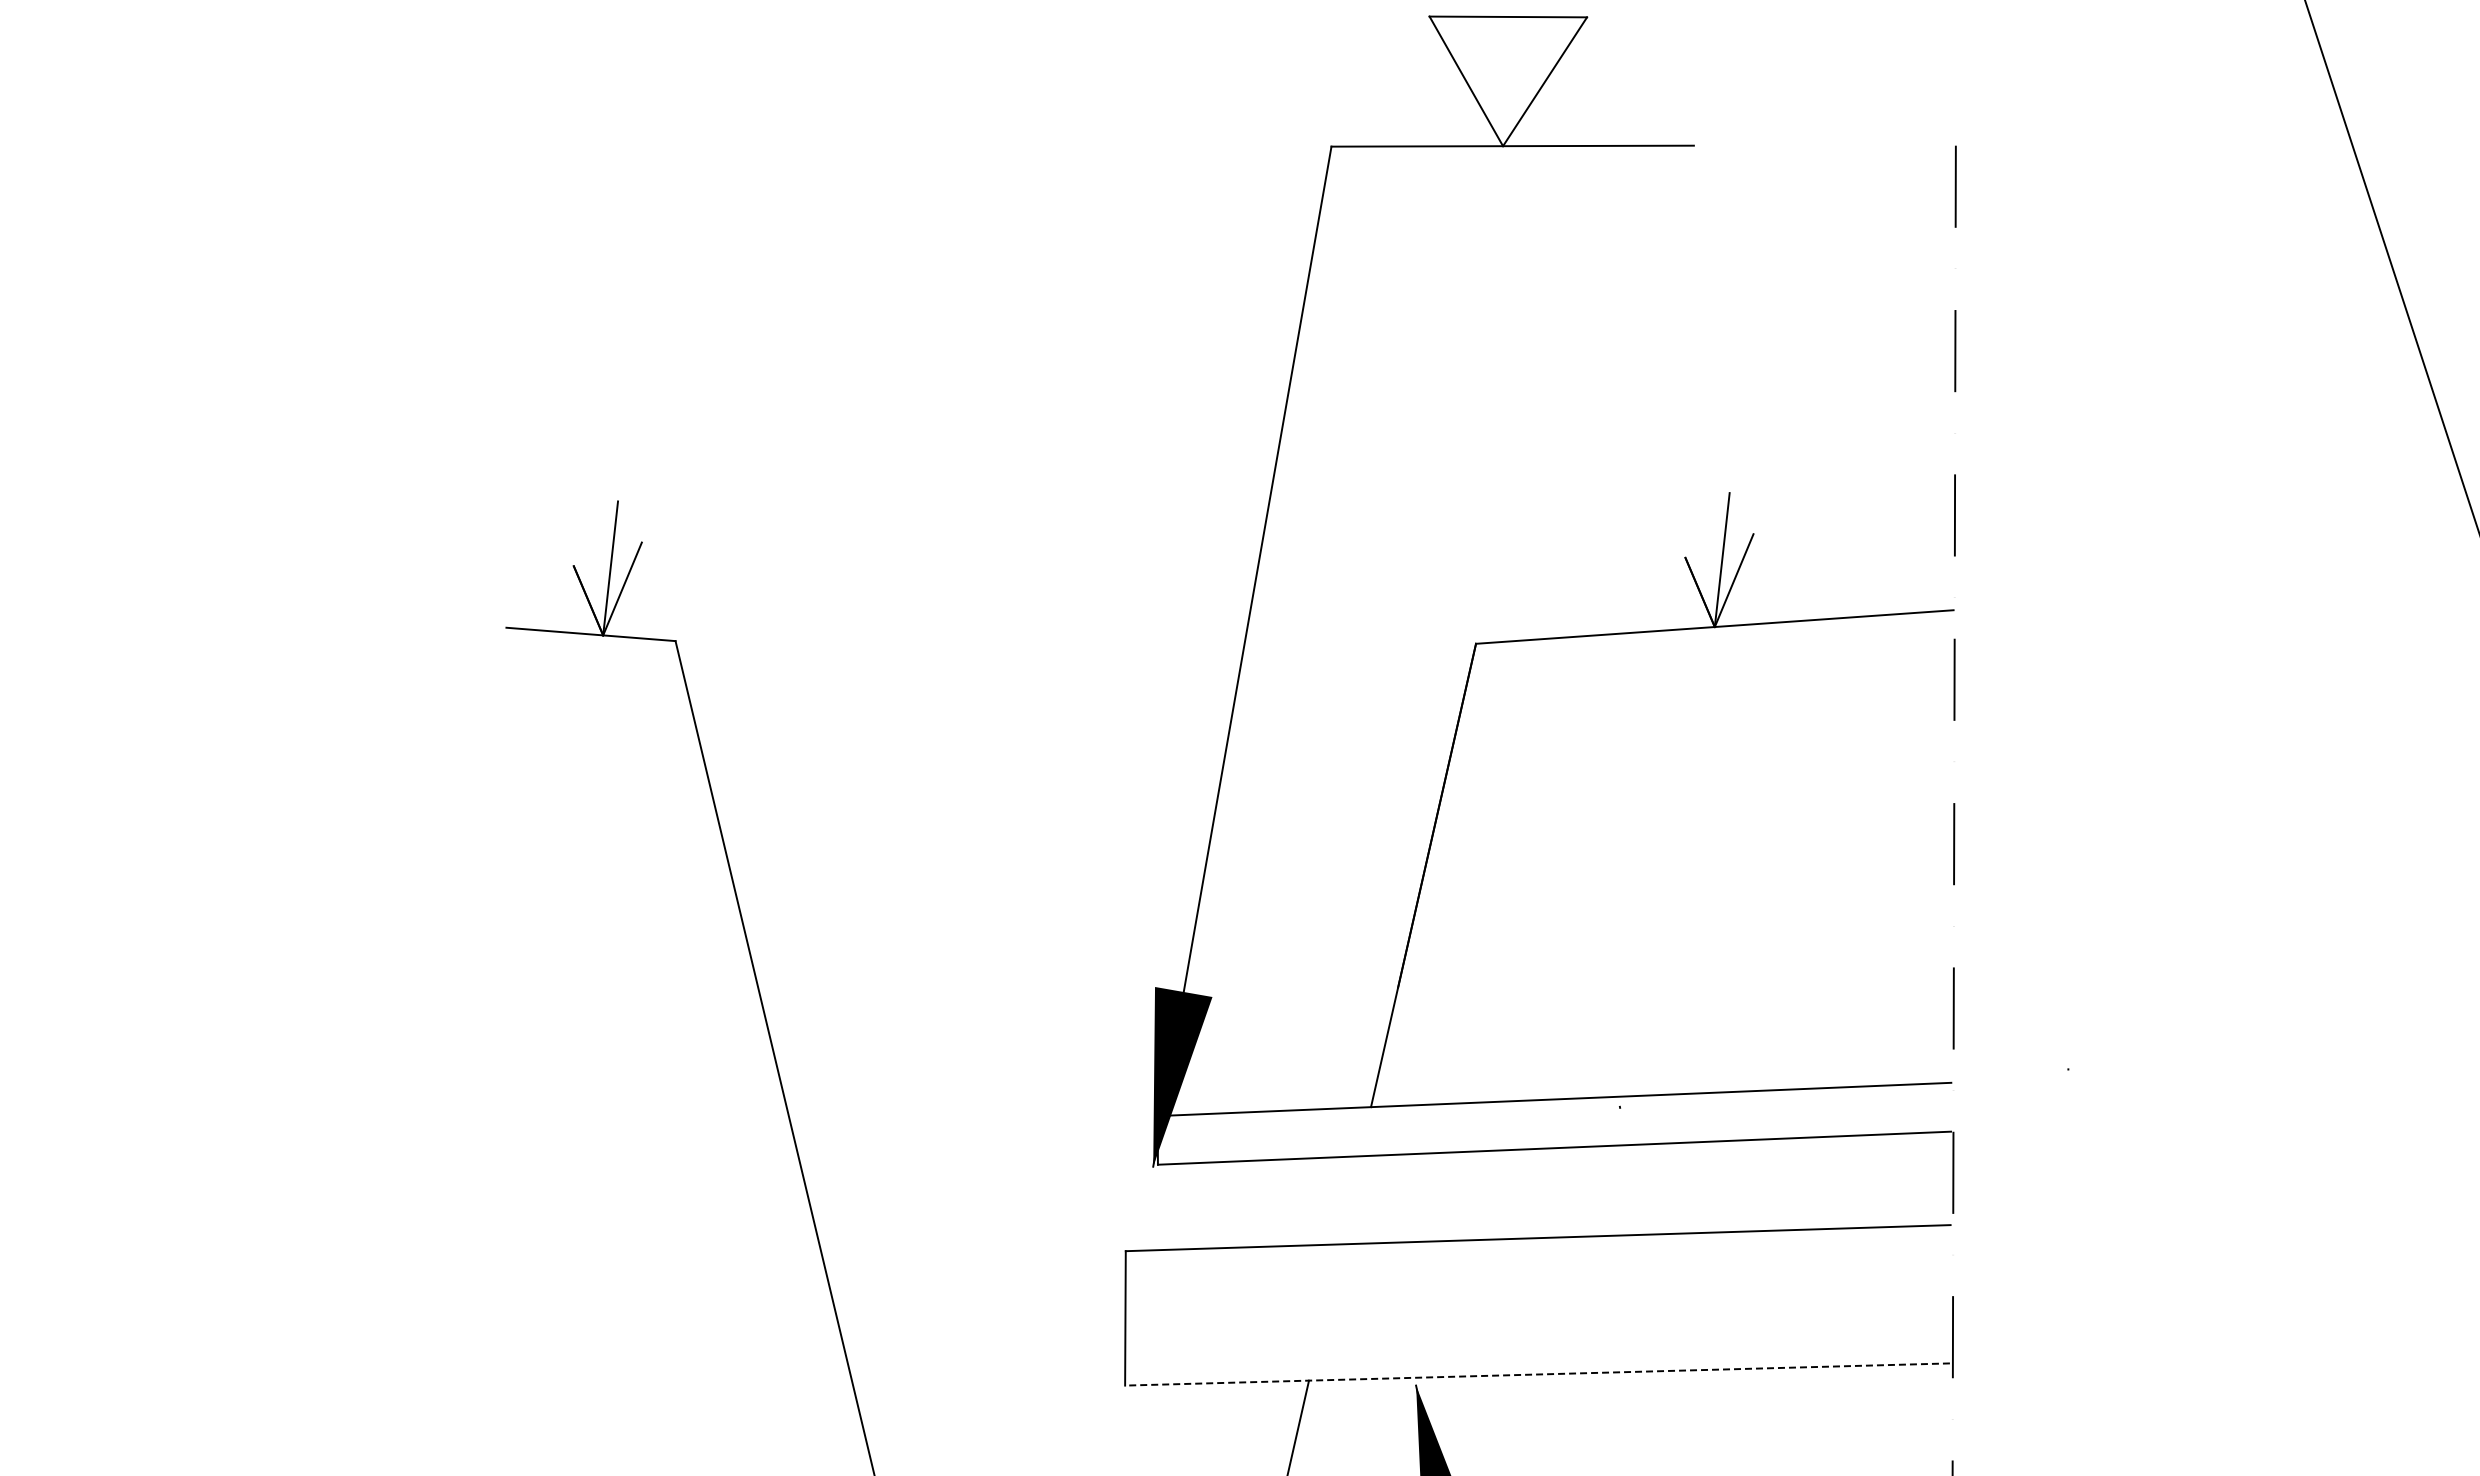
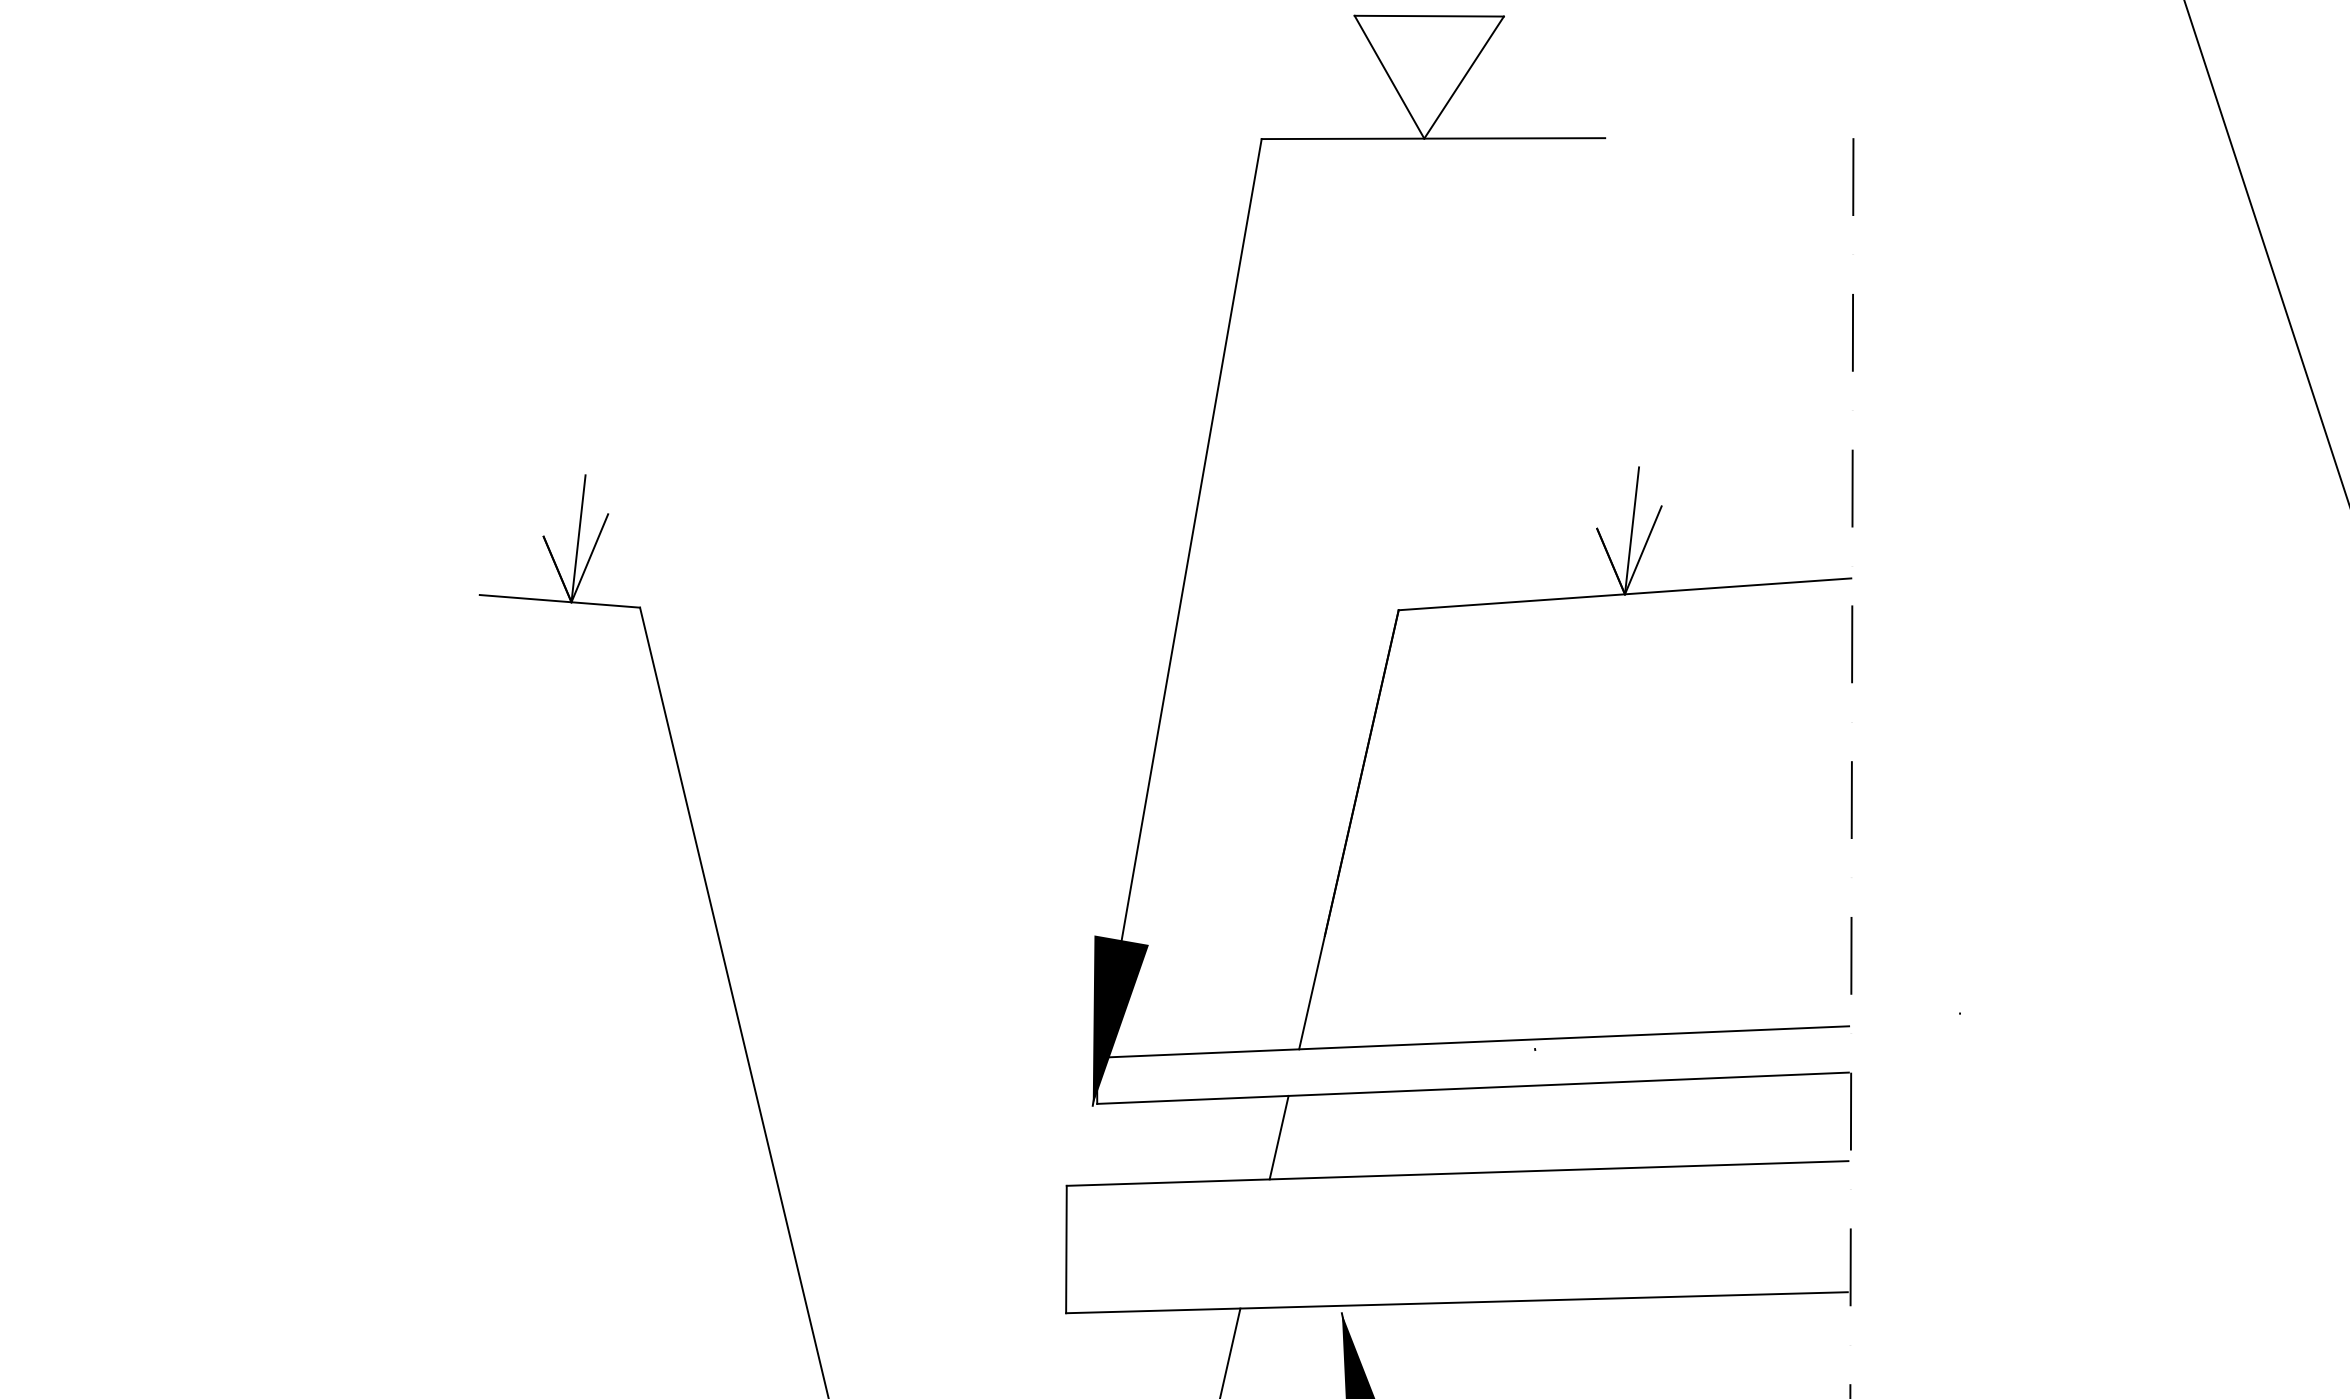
line: (1349, 1200) -> (1278, 1137), added
line: (1537, 1374) -> (1456, 1302), dashed -> solid

